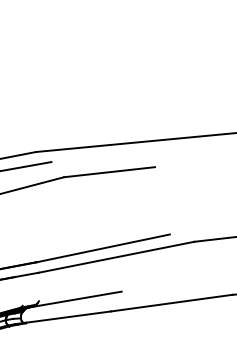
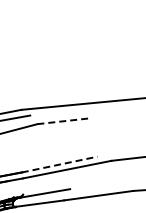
line: (109, 172) -> (63, 121), solid -> dashed
line: (102, 248) -> (59, 164), solid -> dashed

